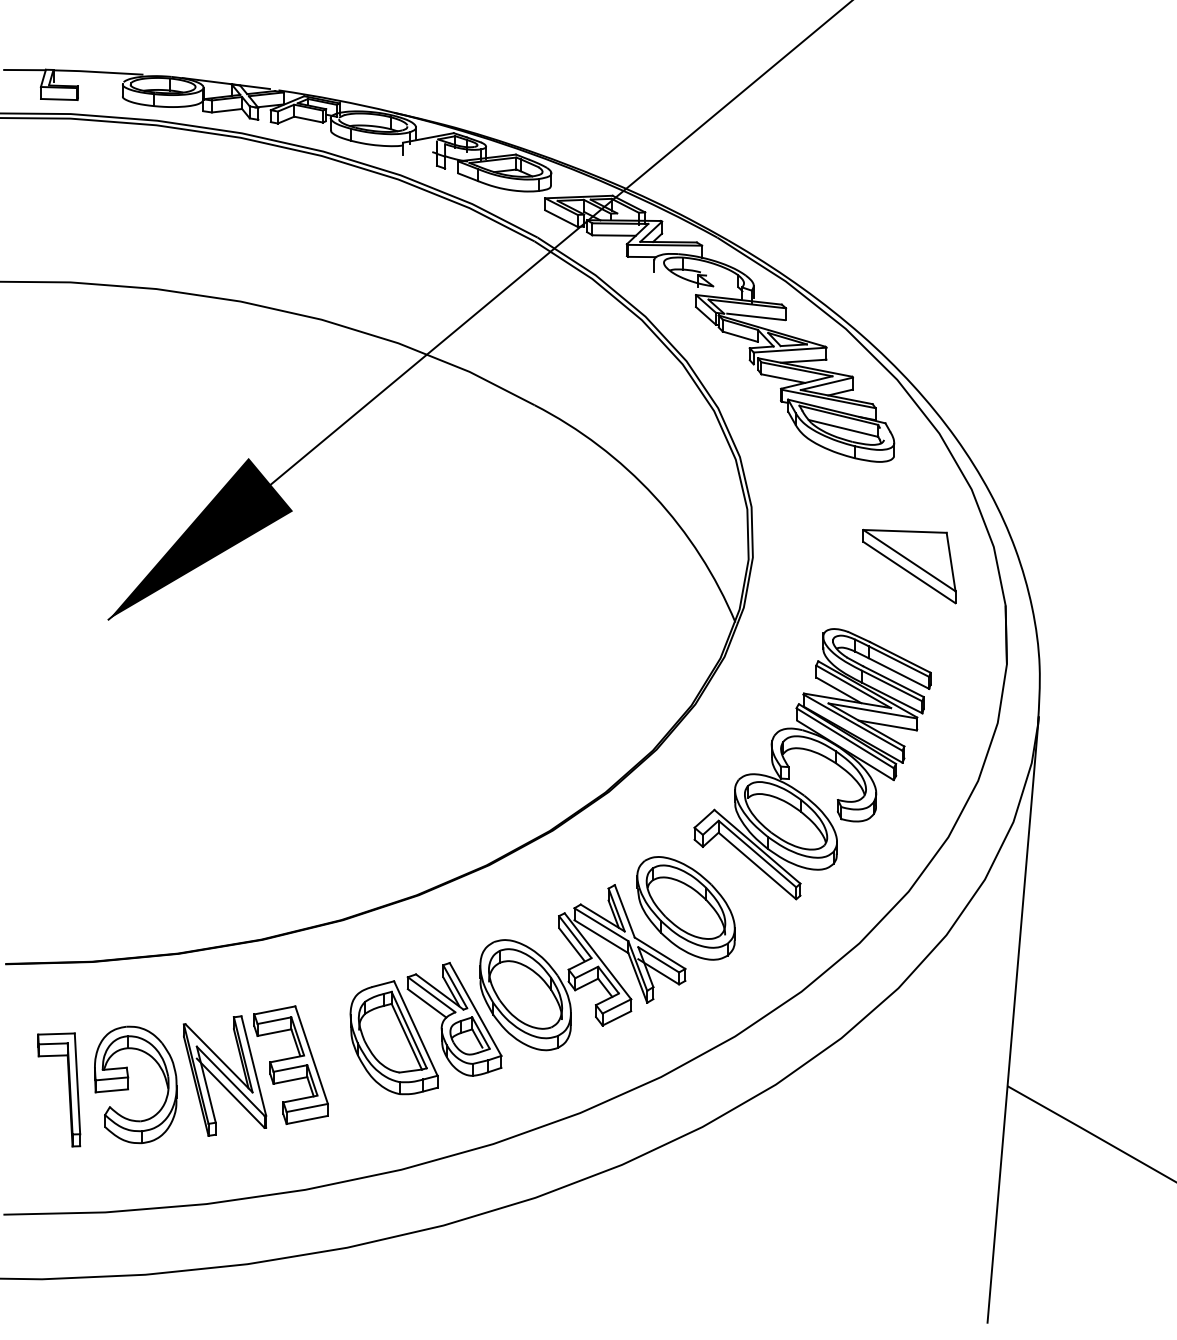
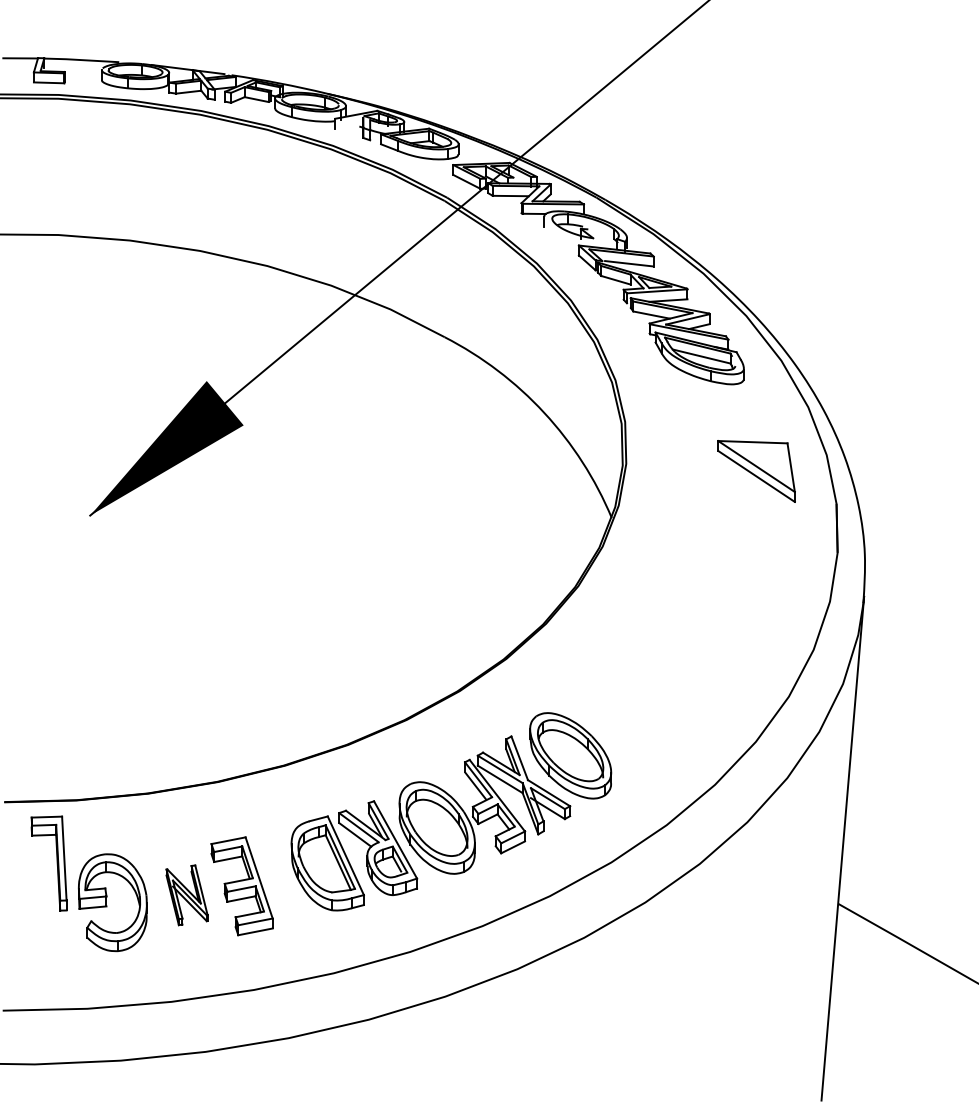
part: (817, 754) -> (680, 627), removed
part: (224, 1075) -> (186, 894), size x0.6
part: (68, 1089) -> (56, 863), moved

